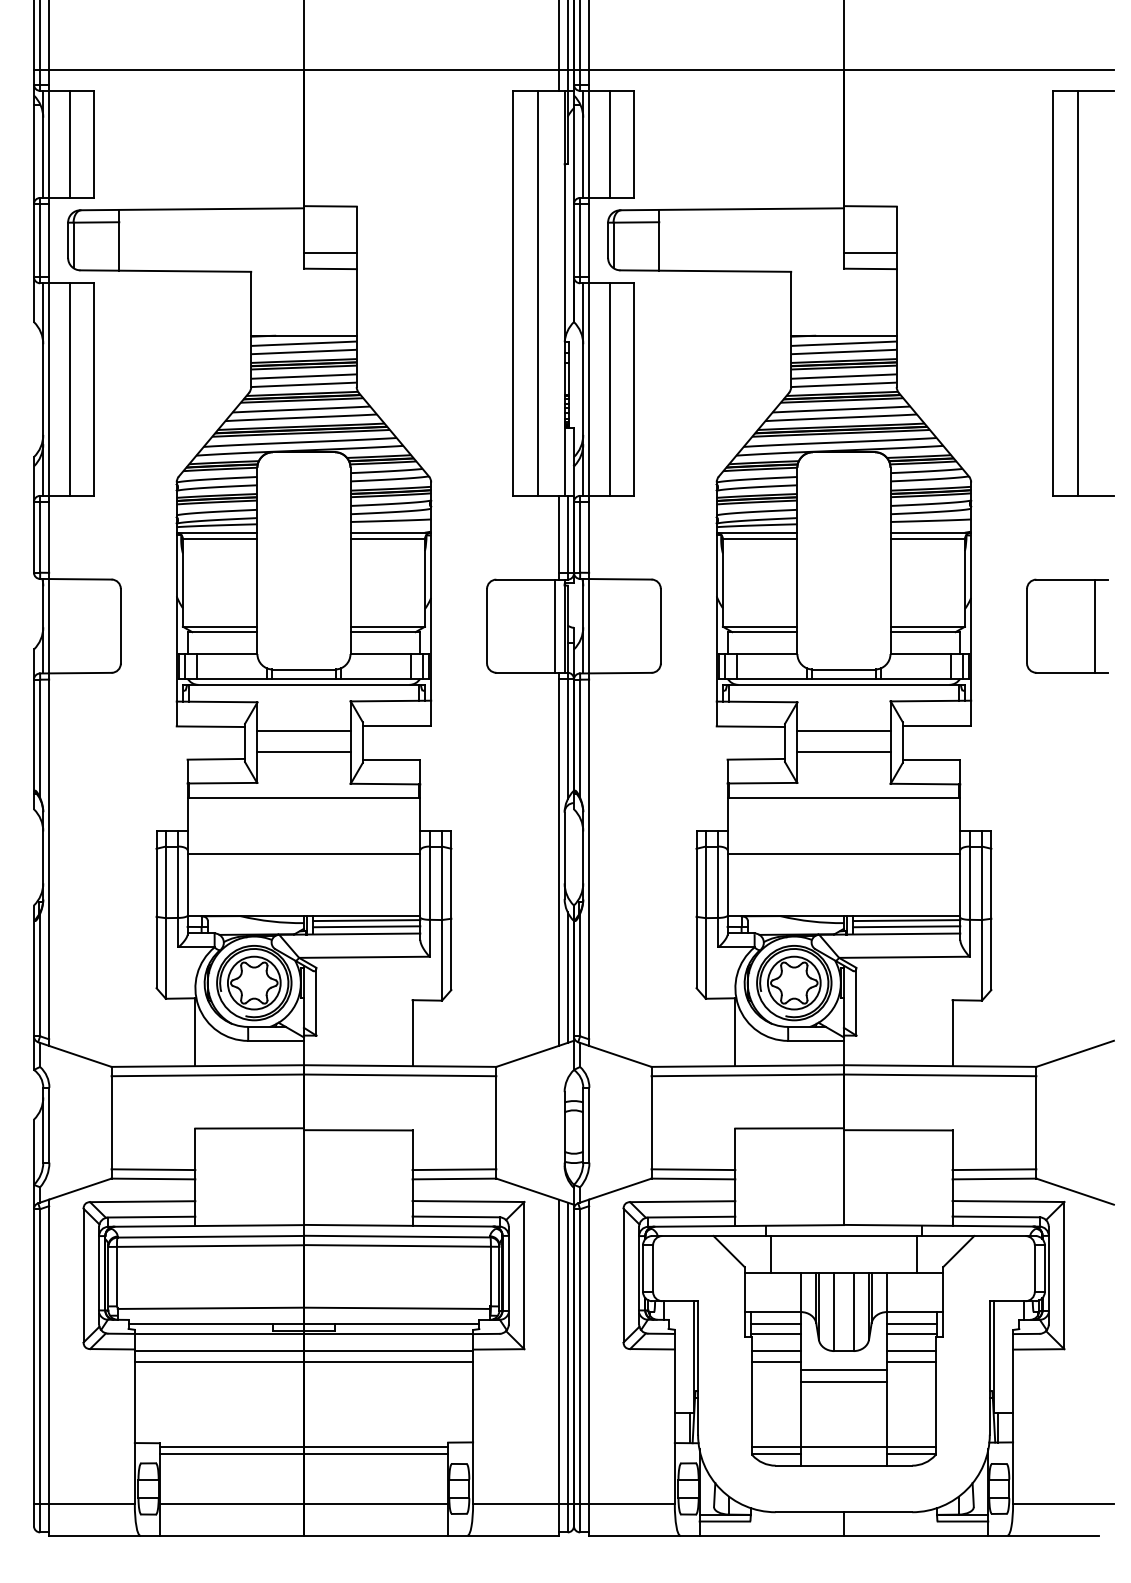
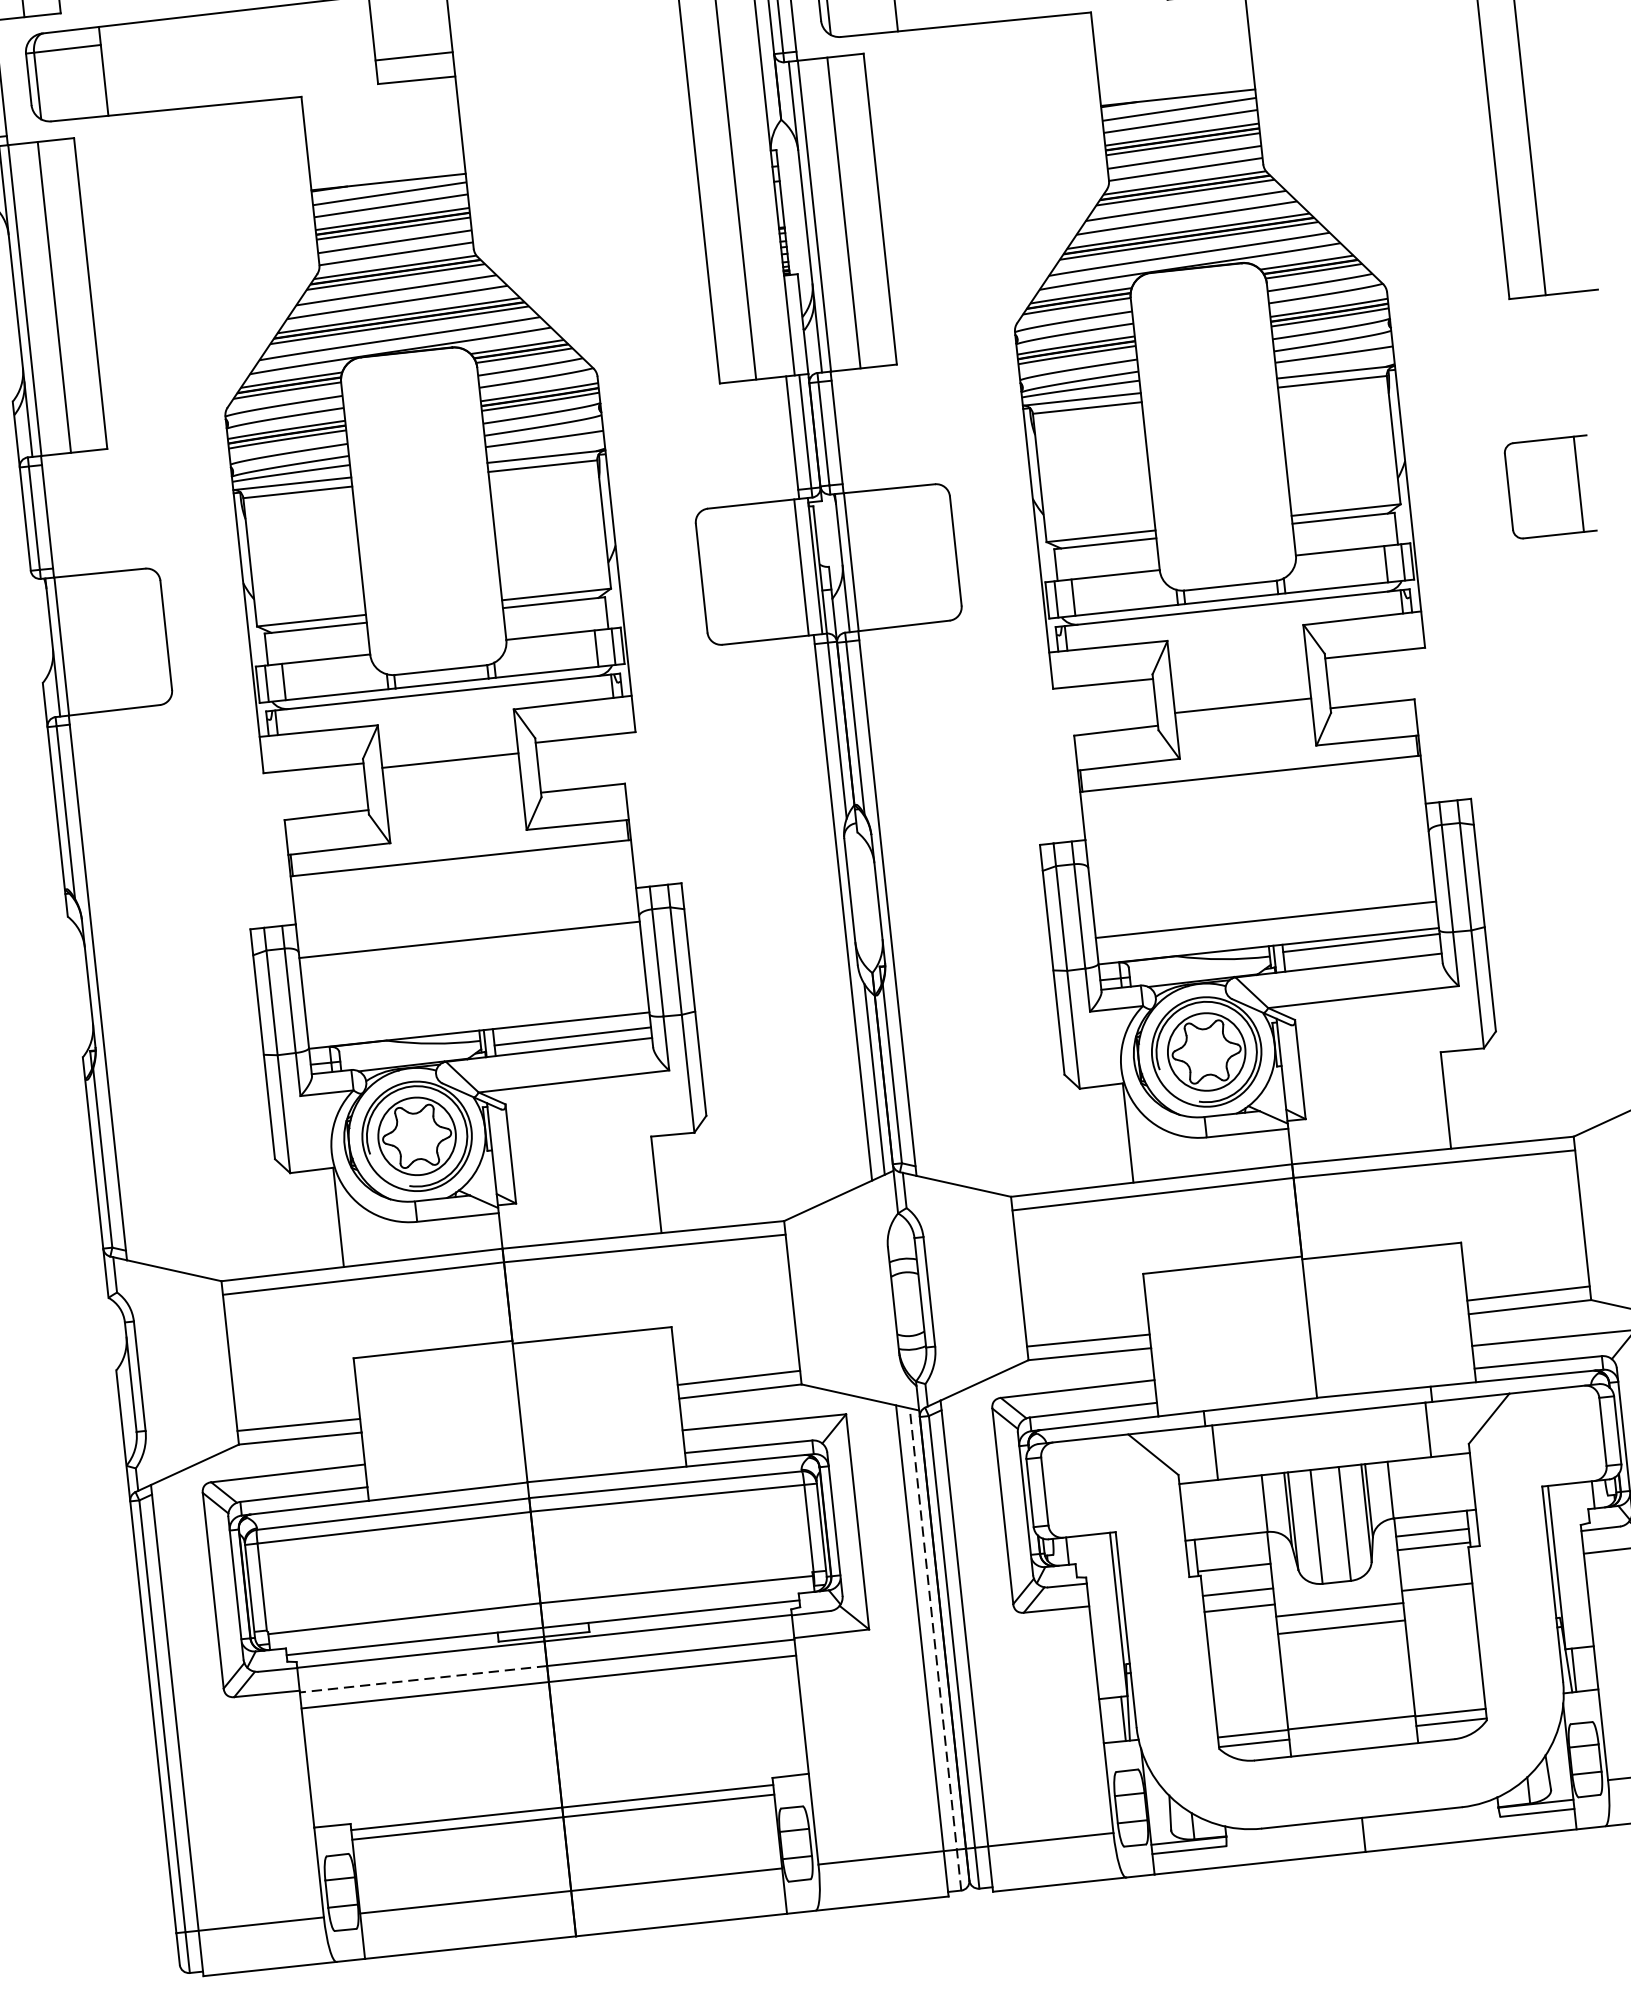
part: (1067, 625) -> (1550, 486), size x0.7
line: (843, 731) -> (1239, 676), removed
line: (303, 751) -> (452, 790), removed
line: (843, 854) -> (1265, 920), moved
line: (366, 920) -> (571, 1027), removed
line: (906, 926) -> (1361, 951), removed
line: (775, 1324) -> (1232, 1554), removed
line: (219, 1350) -> (423, 1679), solid -> dashed
line: (911, 1350) -> (1435, 1570), removed
line: (567, 1367) -> (935, 1649), solid -> dashed

